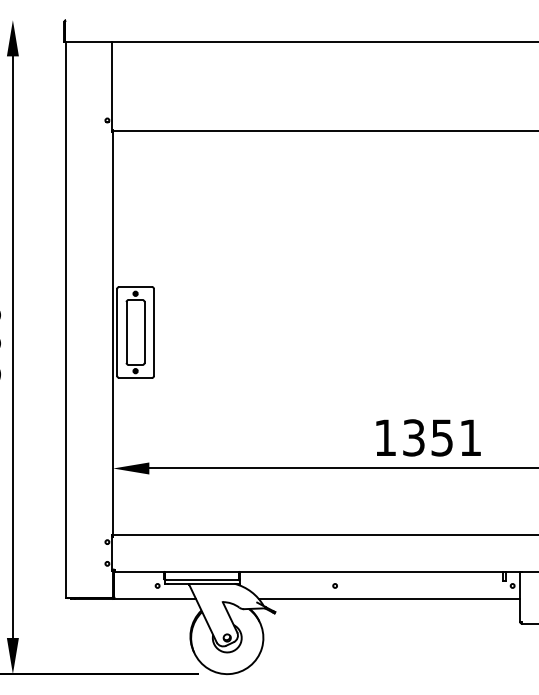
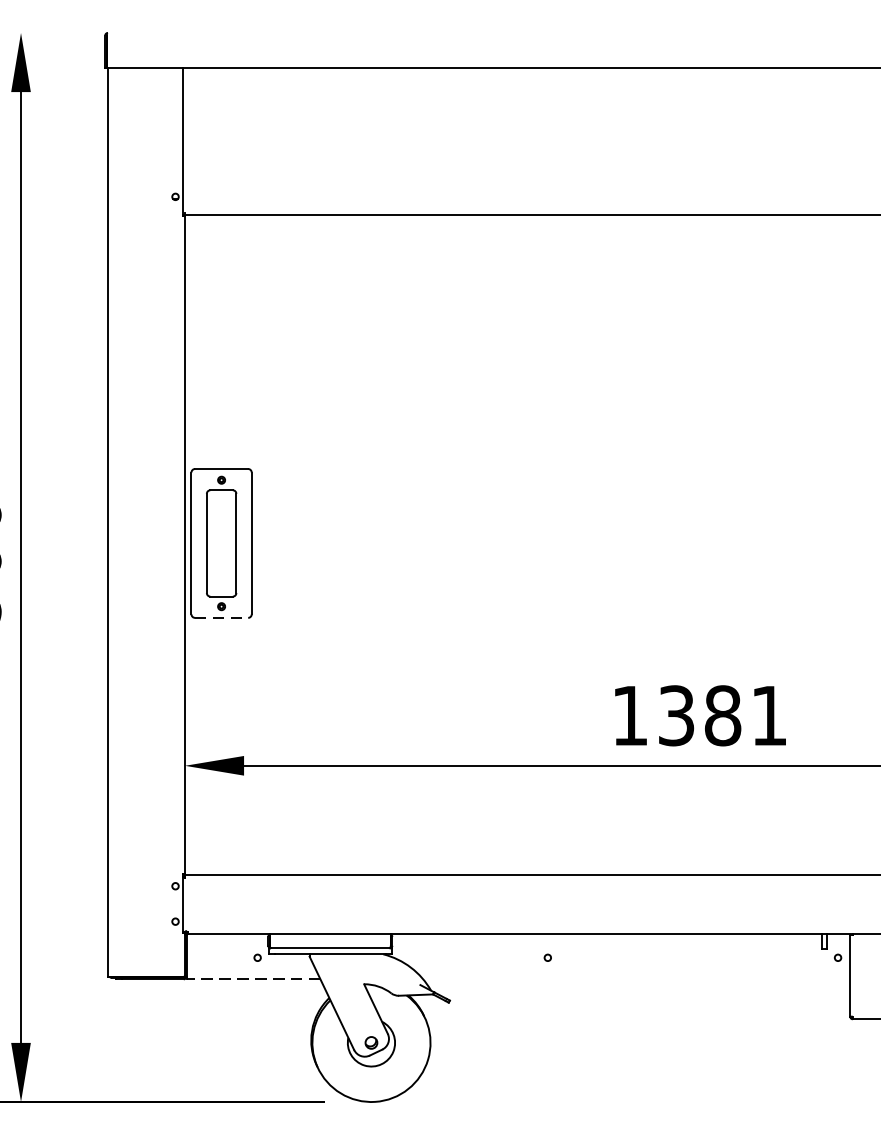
line: (136, 378) -> (223, 618), solid -> dashed
text: (442, 437) -> (723, 715), 1351 -> 1381
line: (155, 599) -> (254, 979), solid -> dashed
line: (389, 599) -> (636, 979), removed

